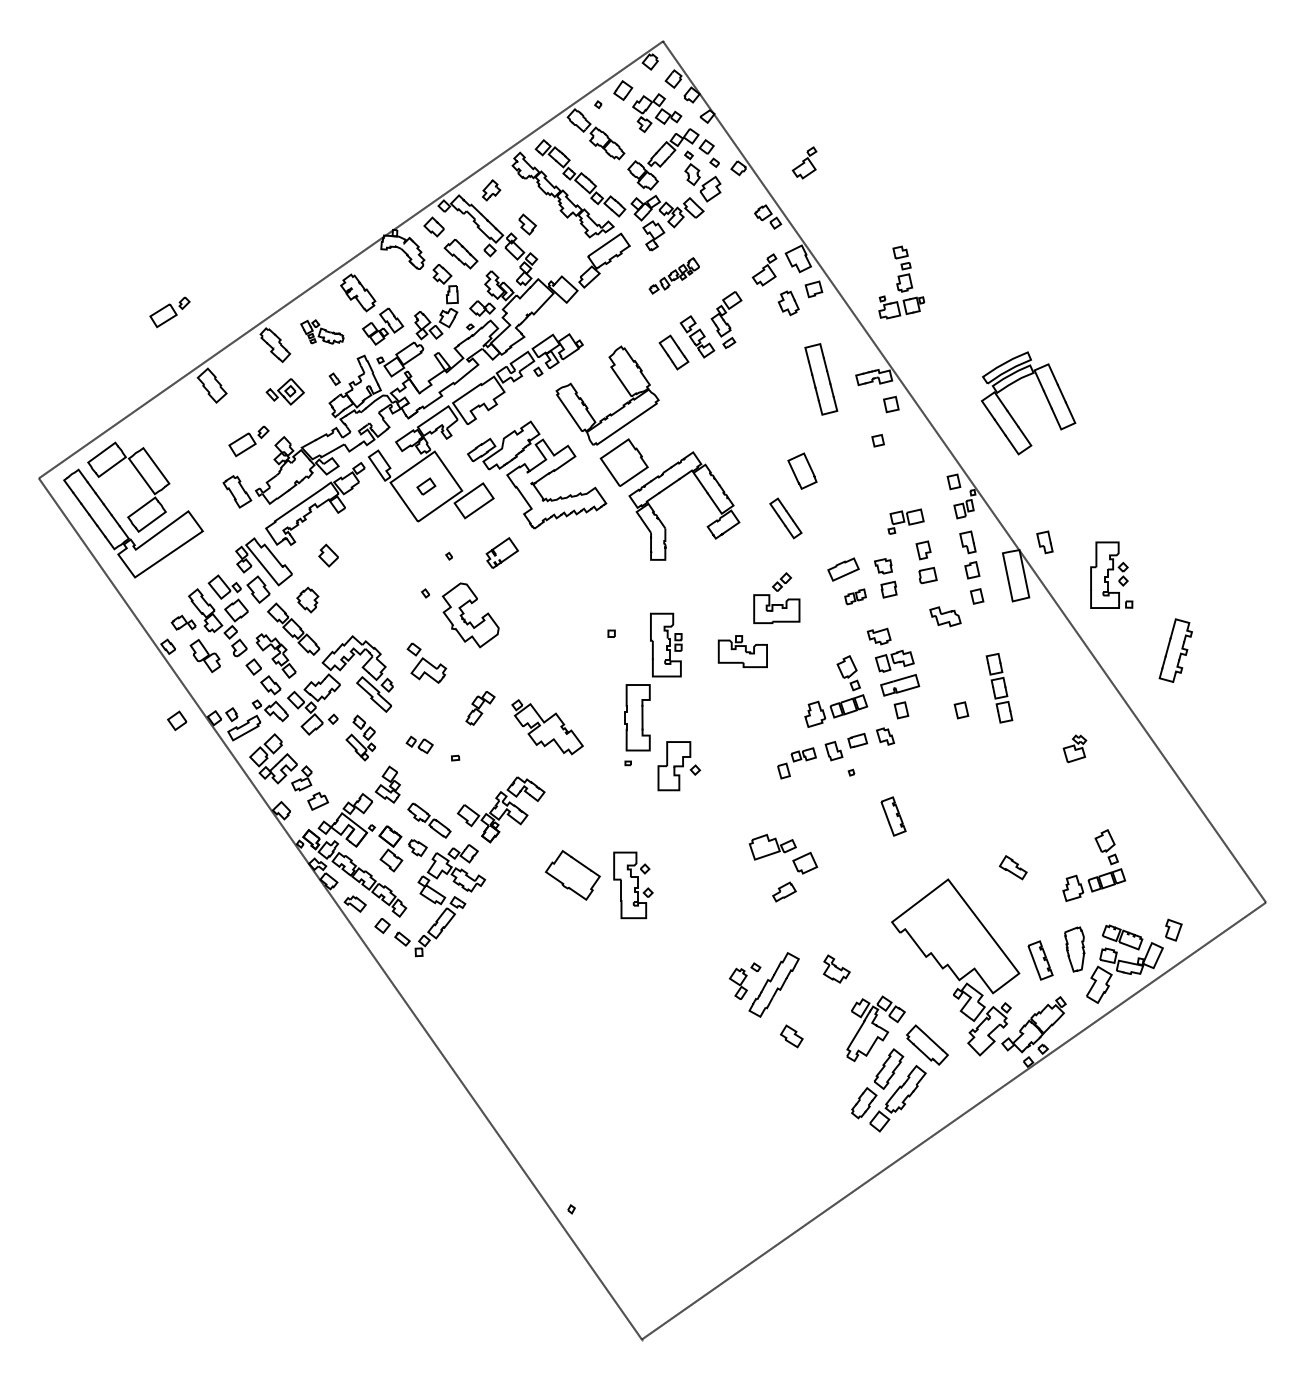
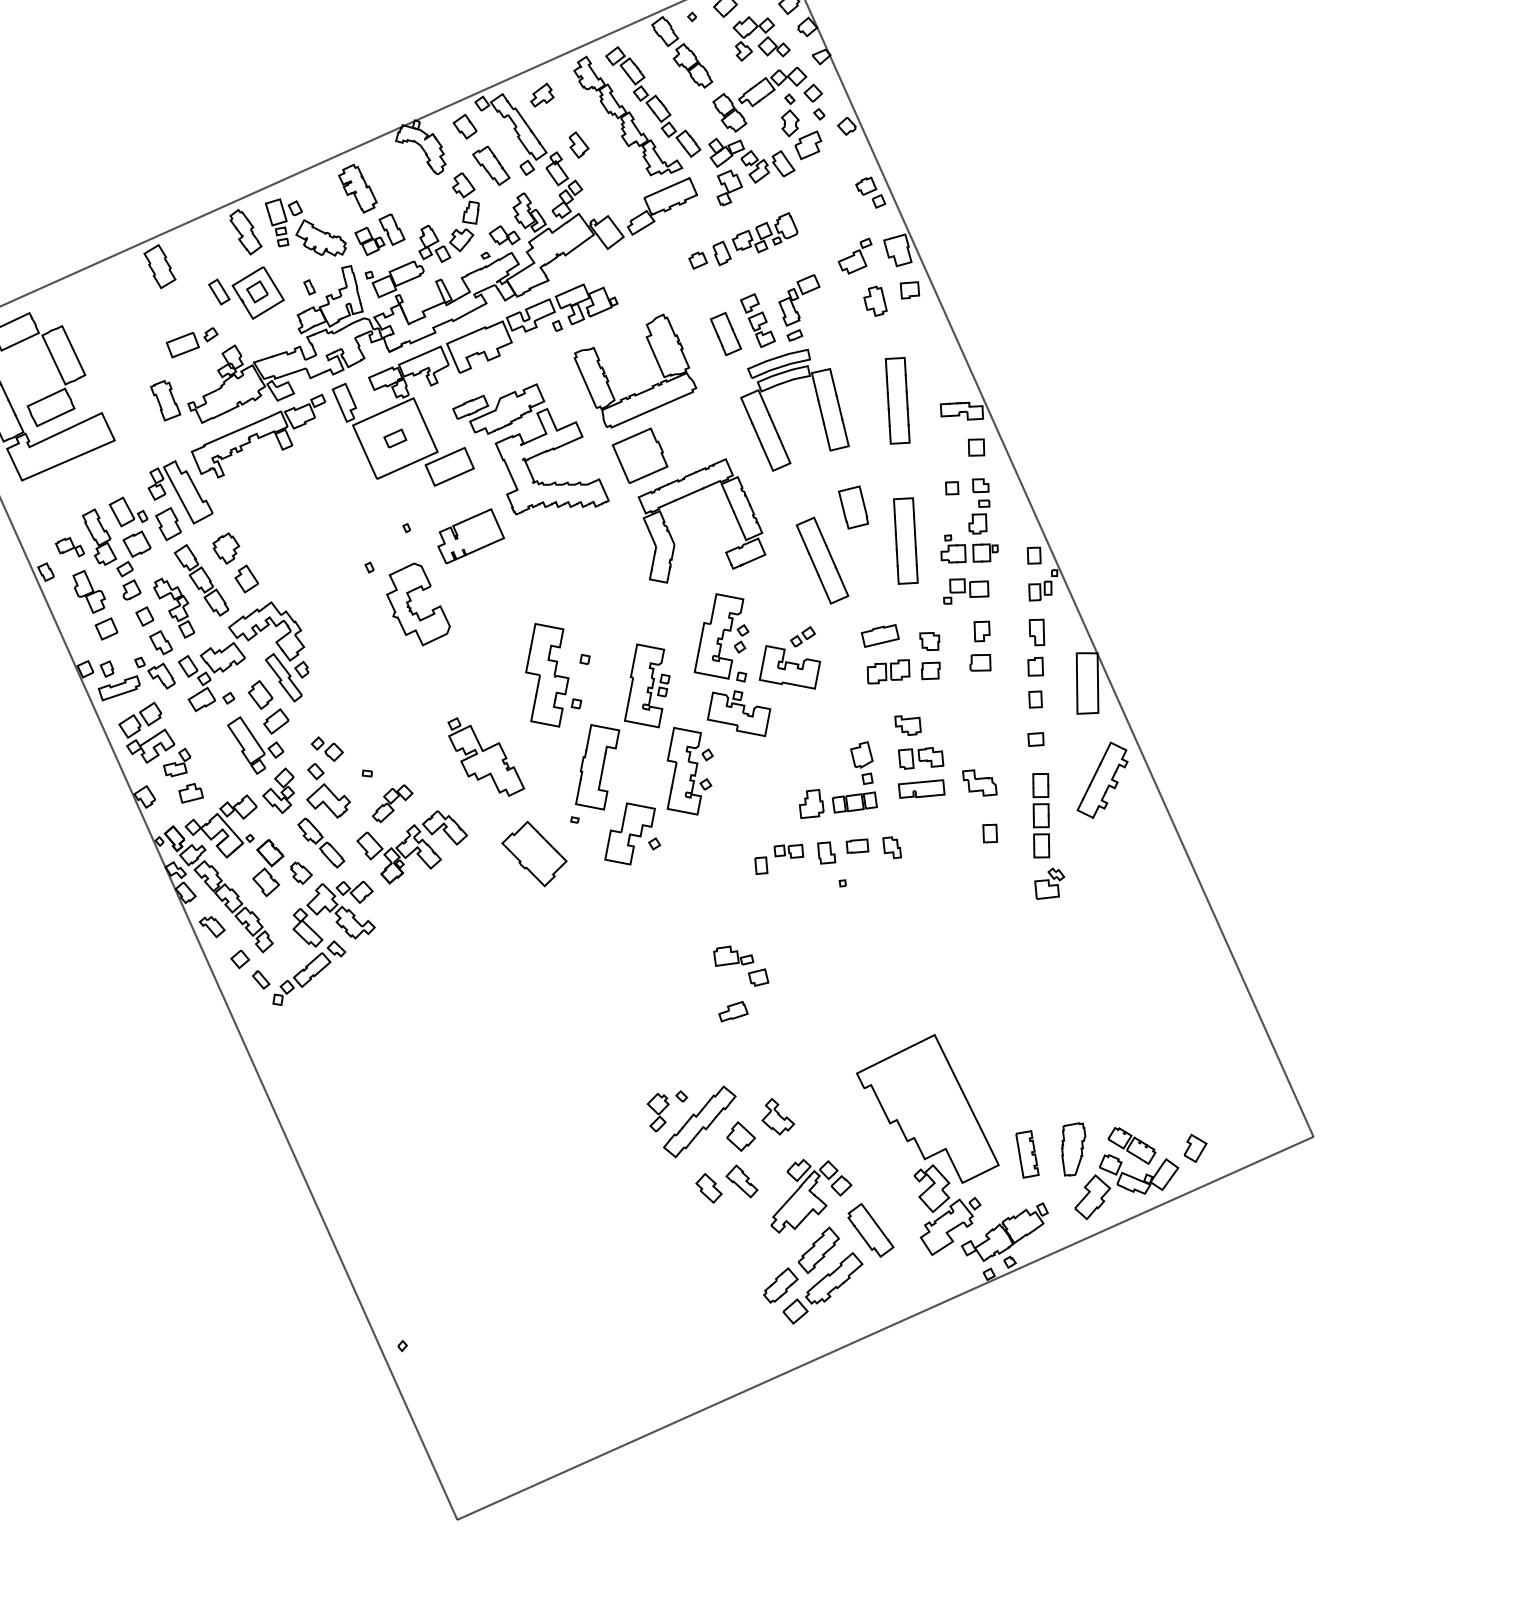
part: (804, 162) -> (927, 134), removed
part: (674, 275) -> (744, 241), size x1.67
part: (901, 282) -> (974, 522), moved
part: (169, 312) -> (125, 168), removed
part: (322, 331) -> (305, 226), size x1.67
part: (285, 391) -> (247, 290), size x1.67
part: (1044, 395) -> (818, 405), moved
part: (849, 489) -> (906, 540), added
part: (785, 518) -> (822, 560), size x1.67
part: (1044, 542) -> (1129, 649), removed
part: (502, 552) -> (472, 535), size x1.67
part: (328, 555) -> (246, 579), moved
part: (1111, 574) -> (727, 636), moved
part: (855, 596) -> (888, 671), size x1.67
part: (945, 616) -> (979, 782), moved
part: (983, 628) -> (1035, 739), added
part: (1175, 650) -> (1103, 780), moved
part: (590, 652) -> (555, 677), added
part: (426, 662) -> (327, 790), moved
part: (480, 708) -> (392, 804), moved
part: (901, 710) -> (917, 819), removed
part: (177, 720) -> (106, 628), moved
part: (360, 737) -> (257, 726), size x1.67
part: (1074, 748) -> (1048, 883), moved
part: (893, 816) -> (883, 946), removed
part: (783, 853) -> (741, 965), size x0.71
part: (1012, 867) -> (741, 1180), moved
part: (572, 875) -> (533, 853), moved
part: (1098, 875) -> (1117, 1065), removed
part: (633, 885) -> (689, 772), moved
part: (809, 990) -> (741, 1136), added

